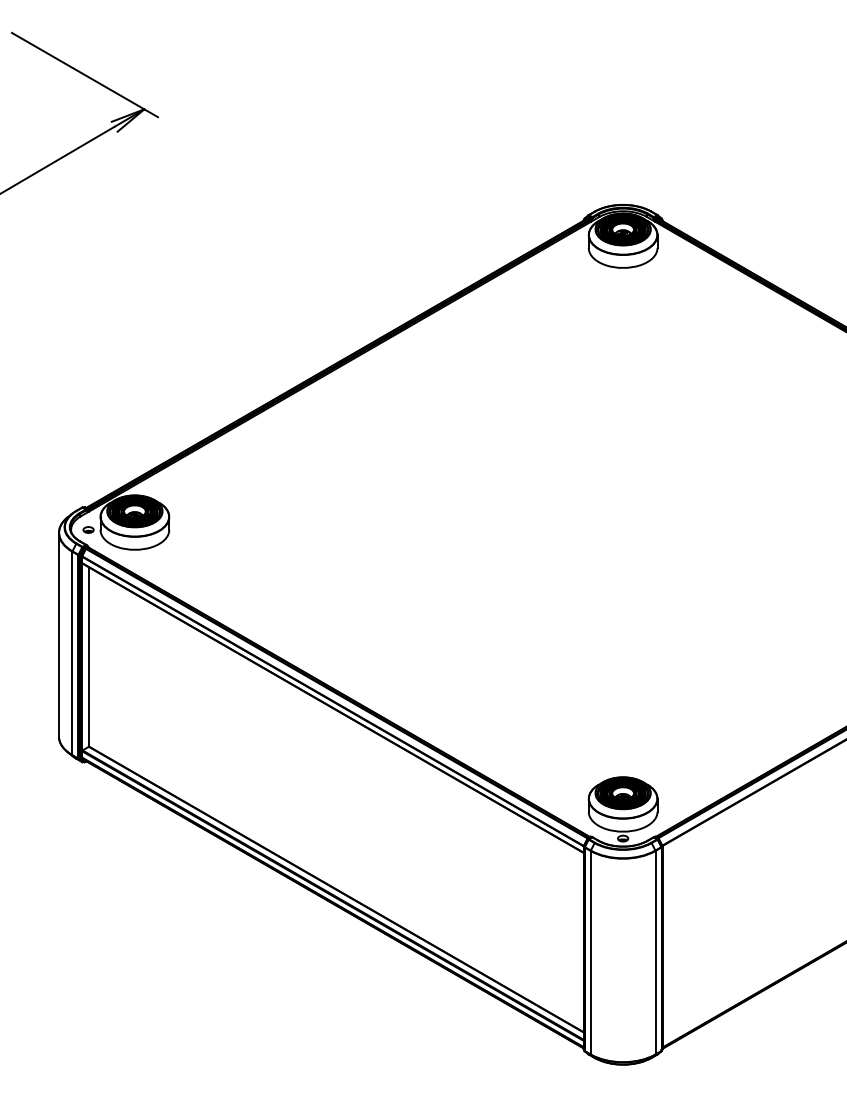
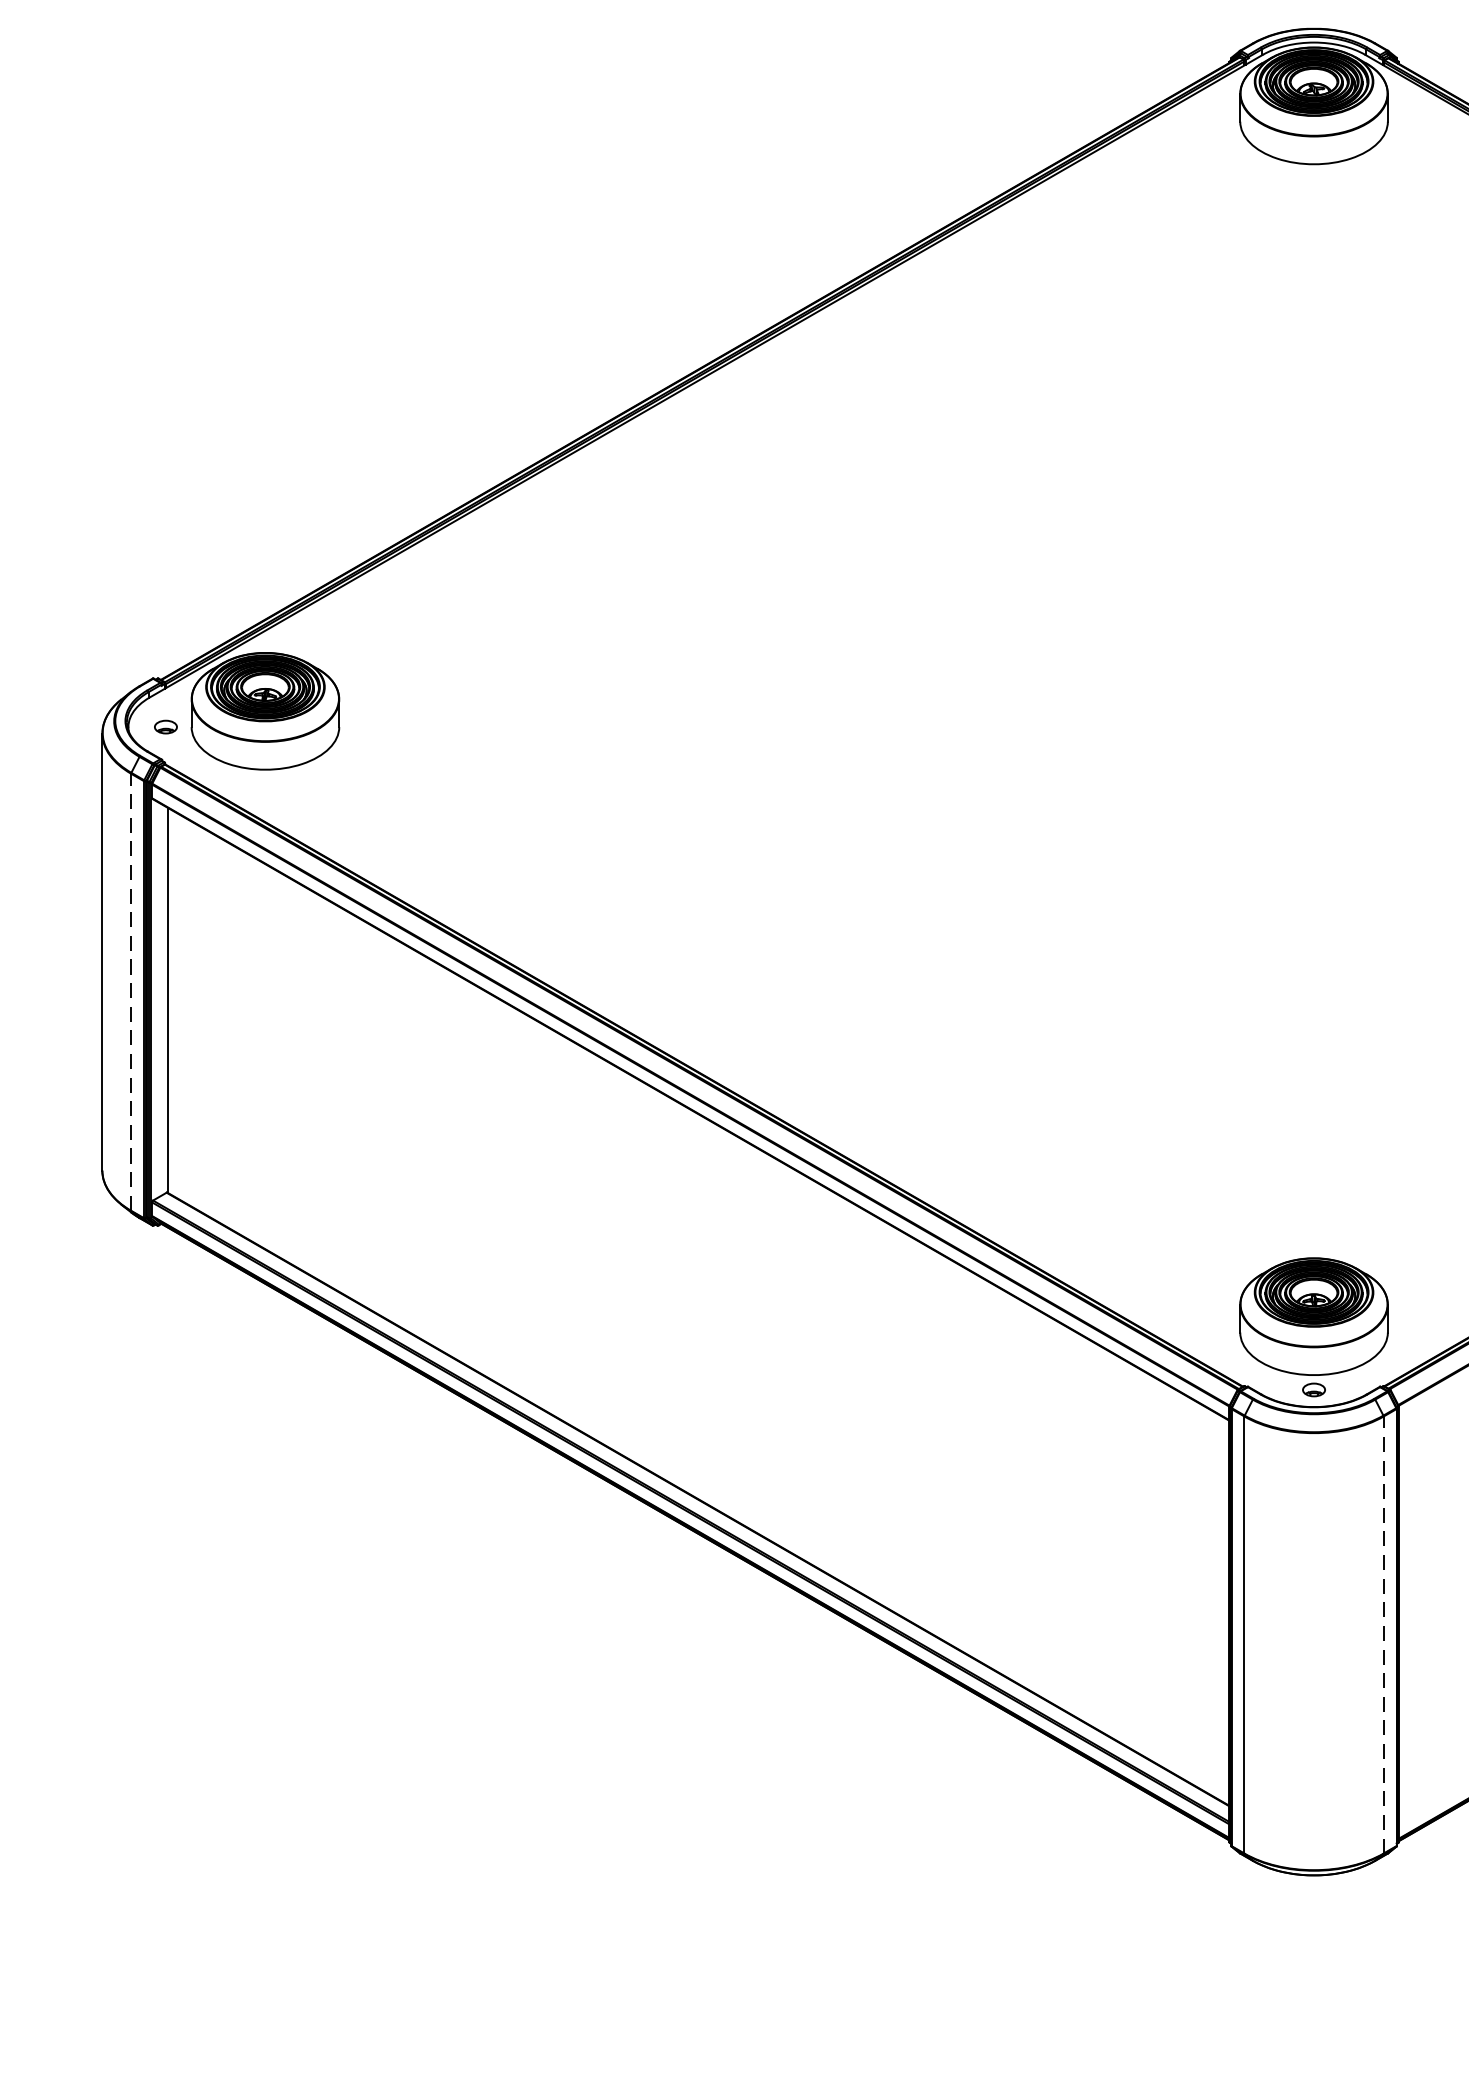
line: (72, 653) -> (131, 992), solid -> dashed
line: (655, 952) -> (1383, 1634), solid -> dashed

